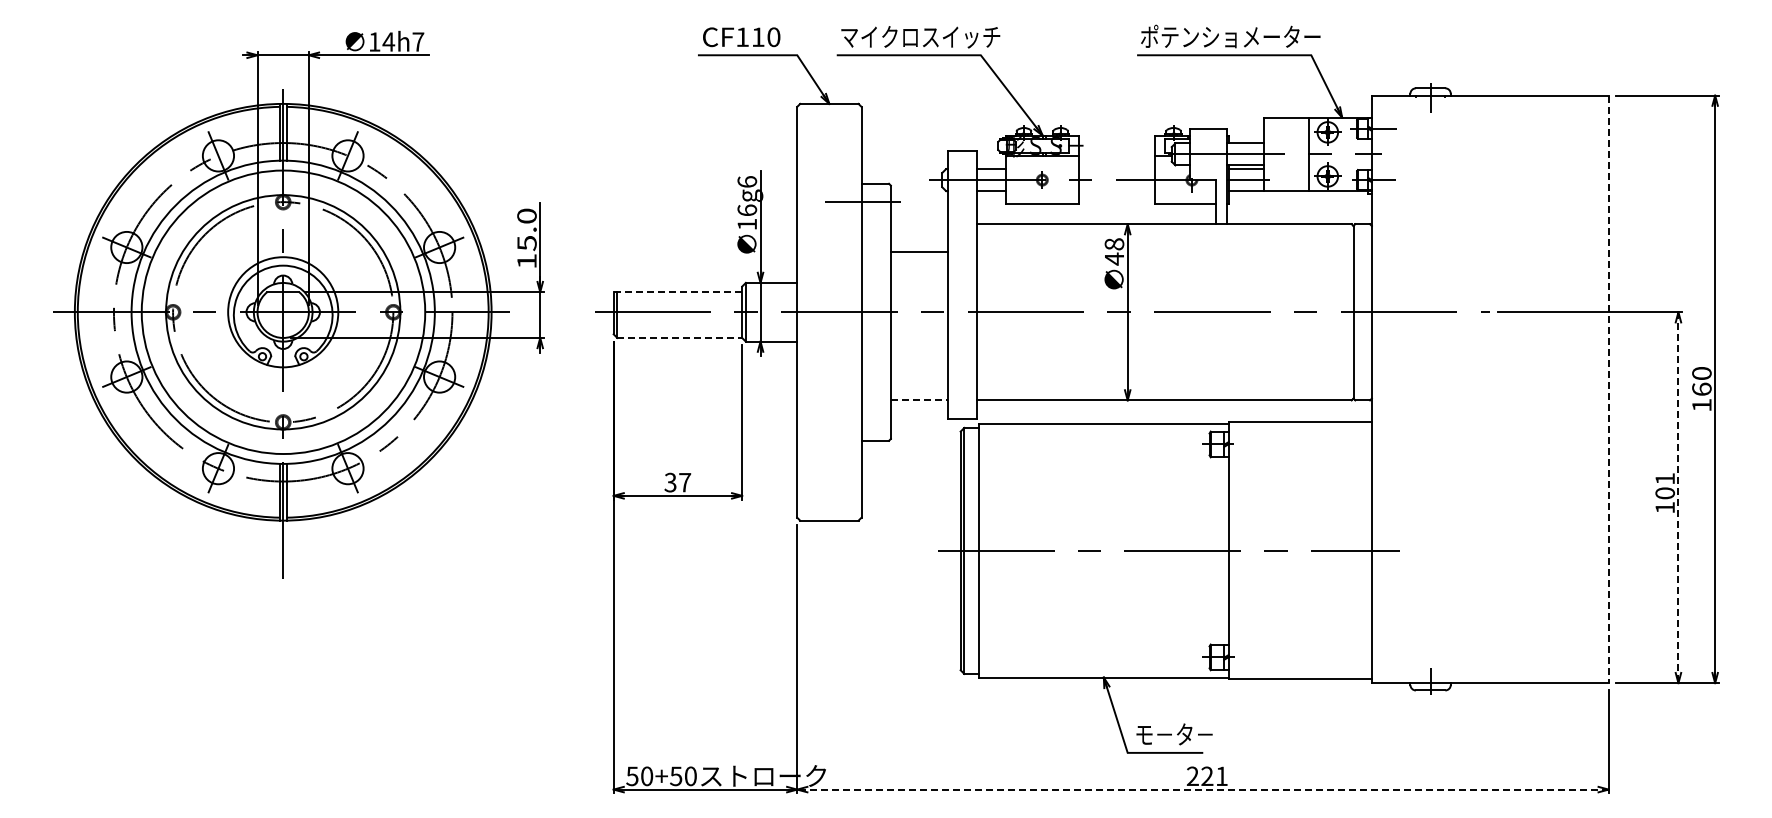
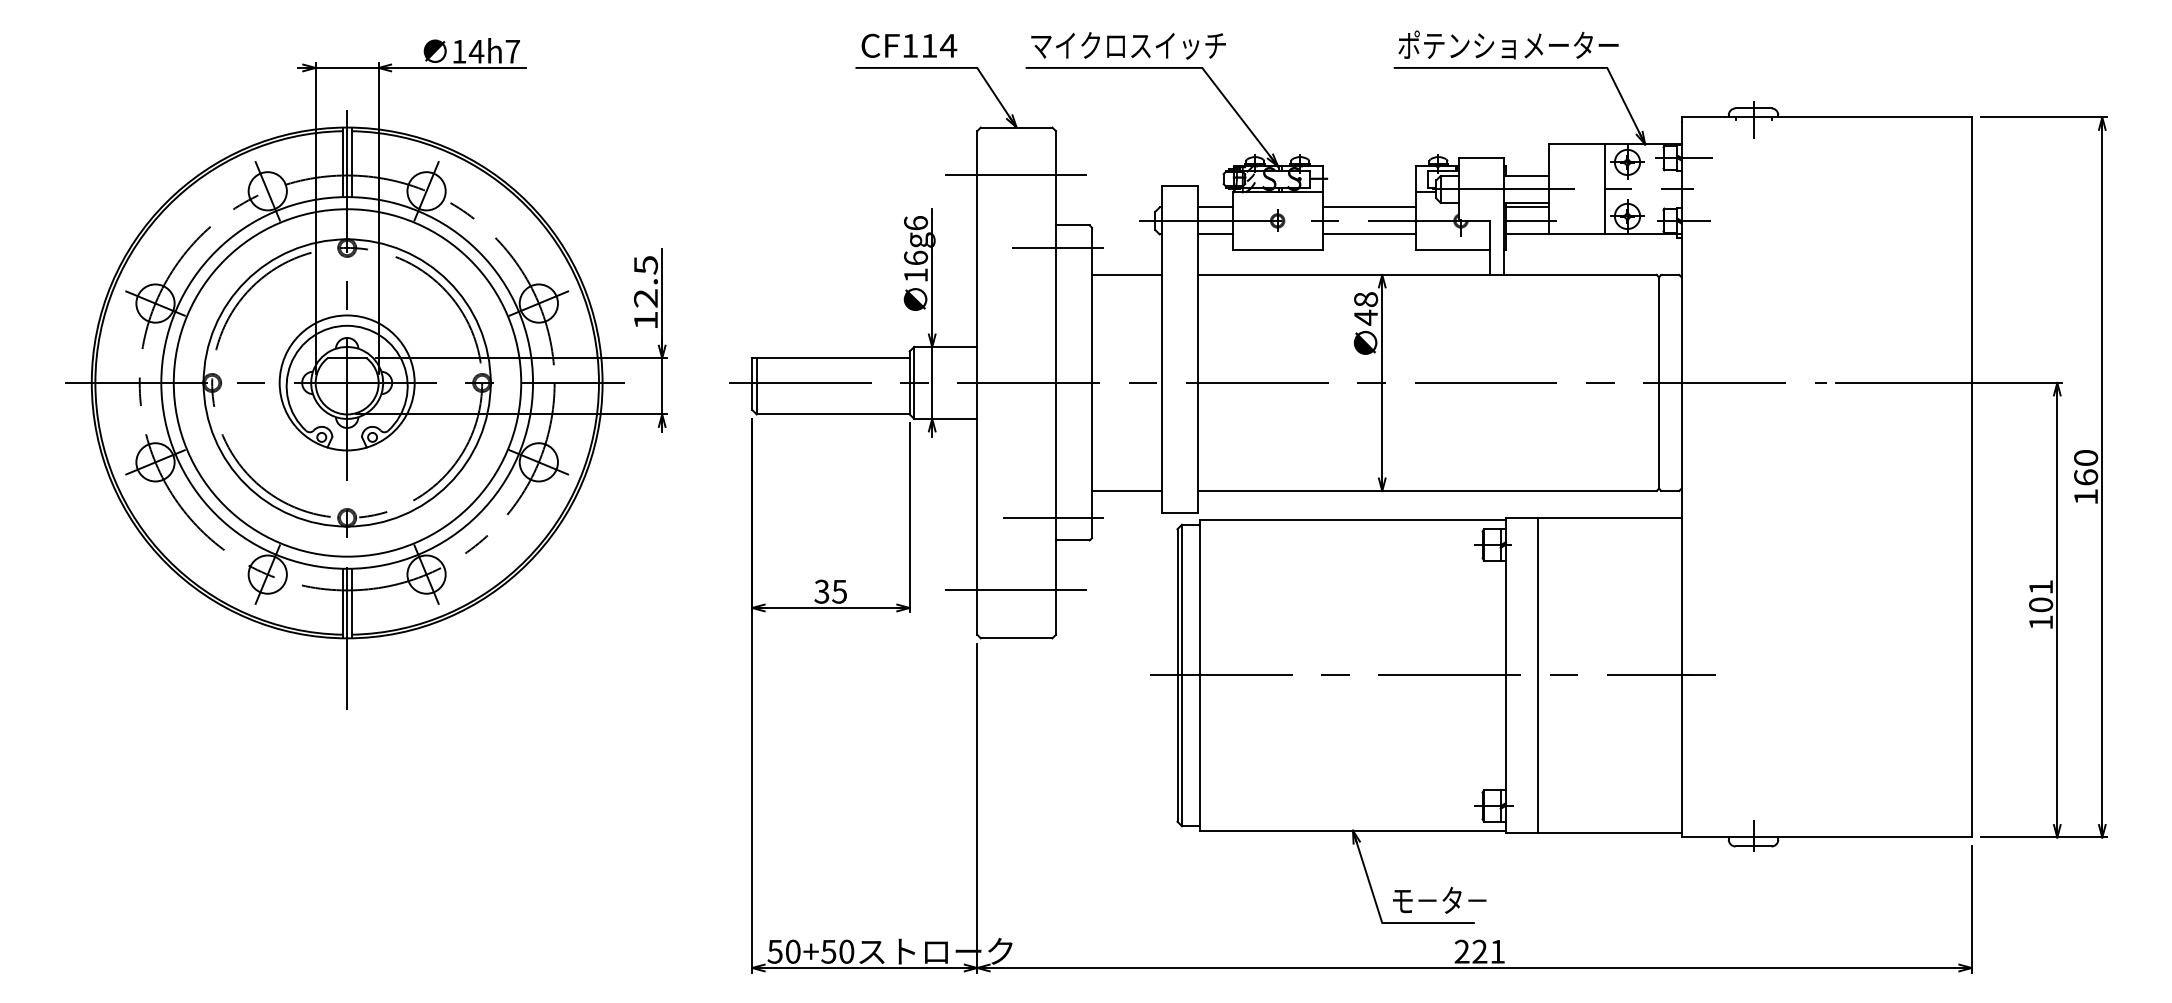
text: (773, 37) -> (948, 46), CF110 -> CF114
line: (829, 143) -> (1016, 176), added
line: (1117, 169) -> (1369, 207), added
line: (1117, 191) -> (1369, 234), added
text: (526, 229) -> (645, 281), 15.0 -> 12.5
line: (918, 252) -> (1125, 275), moved
line: (678, 292) -> (831, 358), dashed -> solid
line: (680, 337) -> (834, 413), dashed -> solid
line: (1608, 389) -> (1971, 477), dashed -> solid
line: (919, 400) -> (1127, 491), dashed -> solid
line: (859, 422) -> (1053, 518), added
line: (829, 481) -> (1016, 590), added
text: (685, 482) -> (840, 591), 37 -> 35
line: (1678, 498) -> (2057, 611), dashed -> solid
line: (1254, 550) -> (1537, 674), added
line: (1202, 789) -> (1473, 967), dashed -> solid

